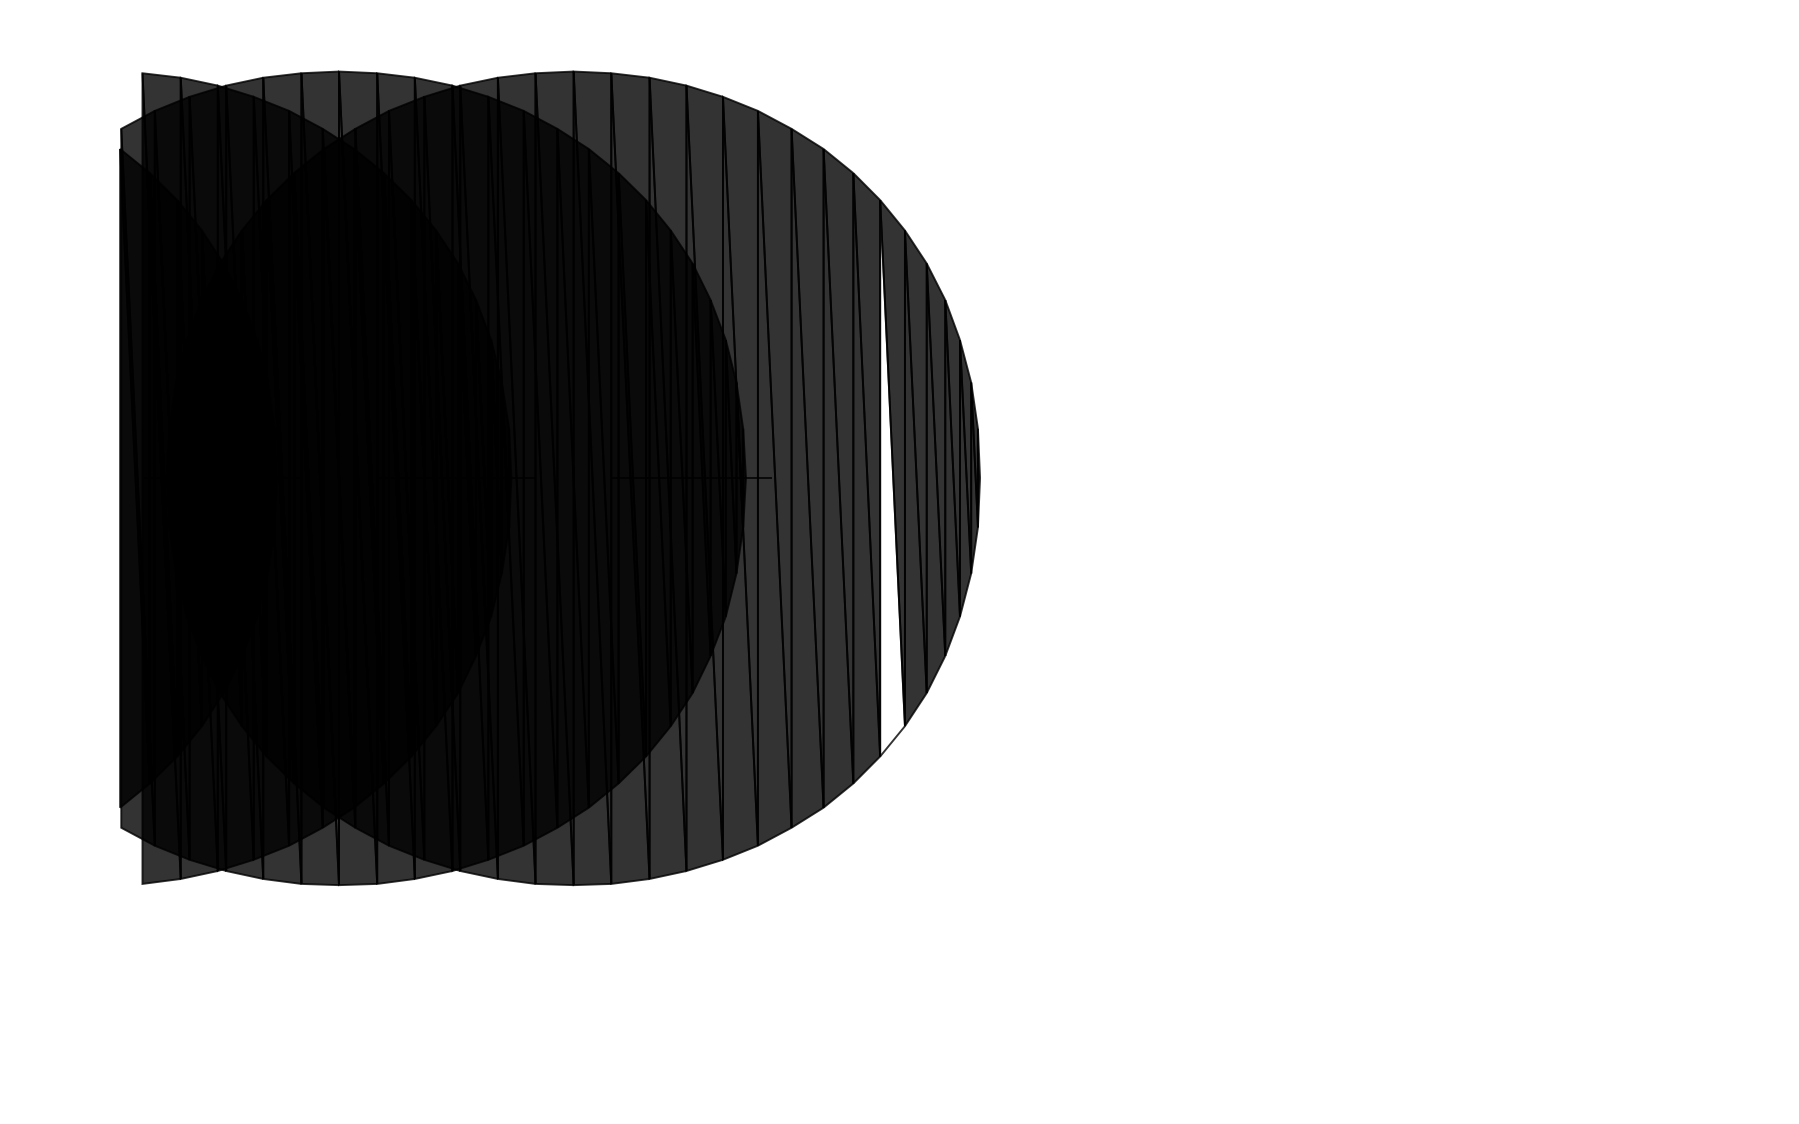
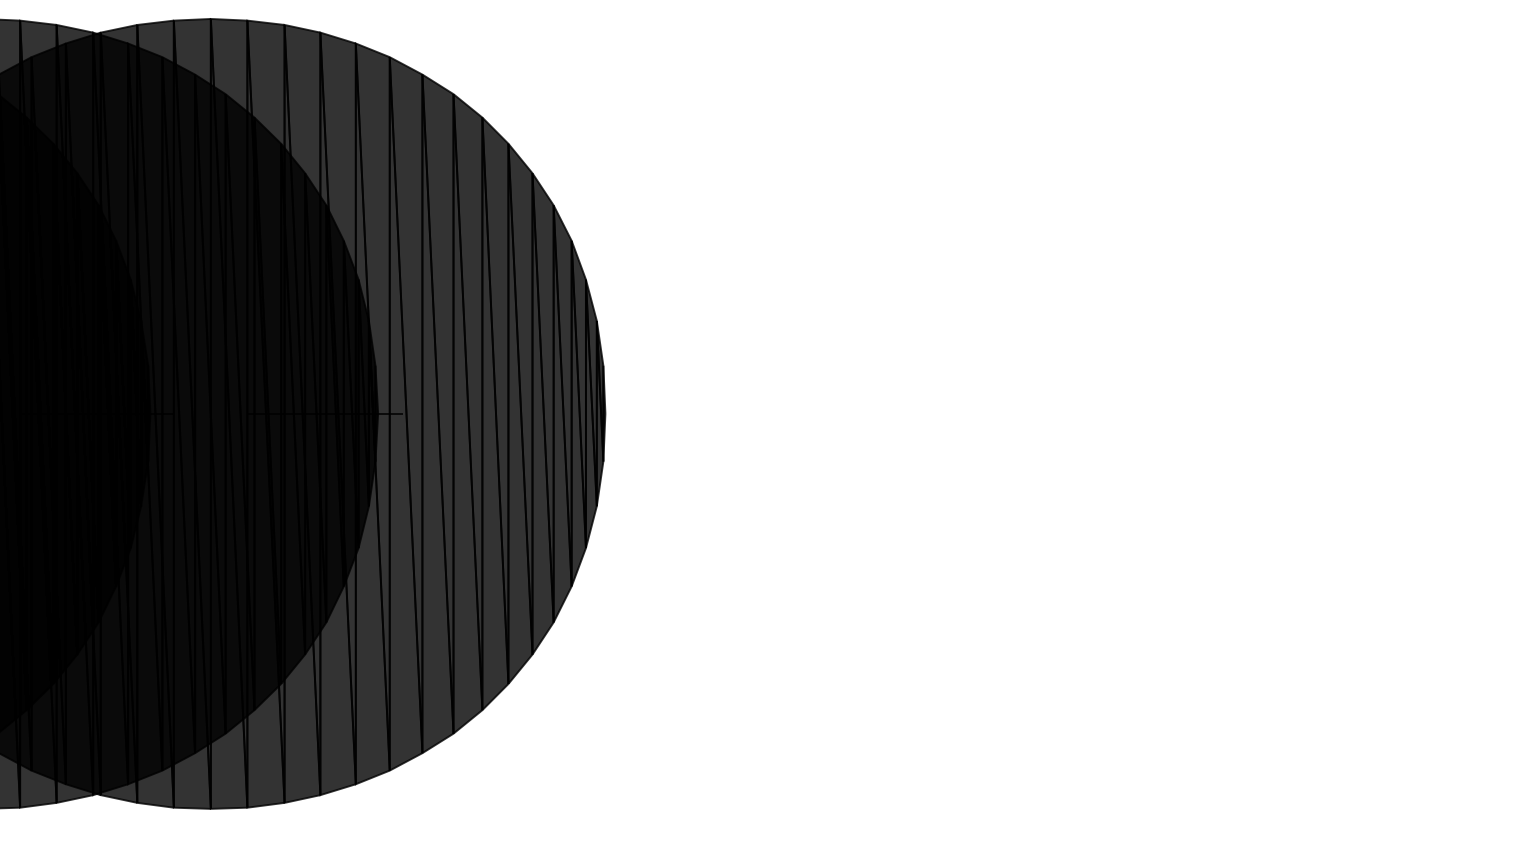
fill: (892, 478) -> (520, 414), added

